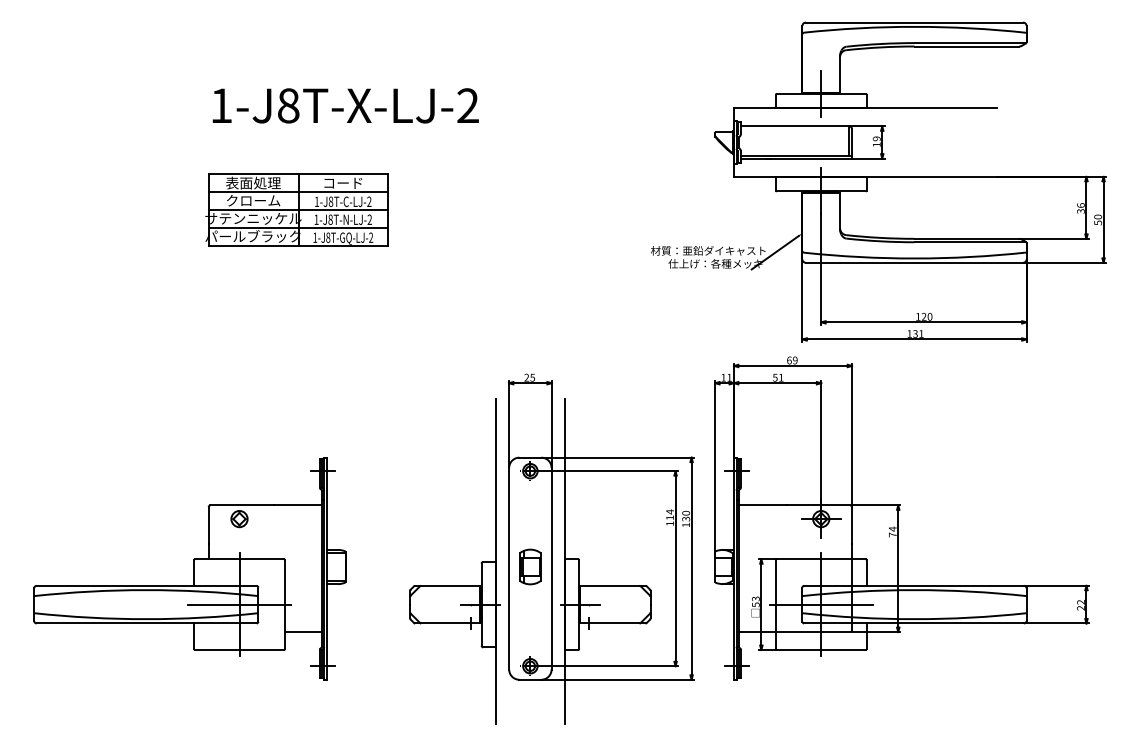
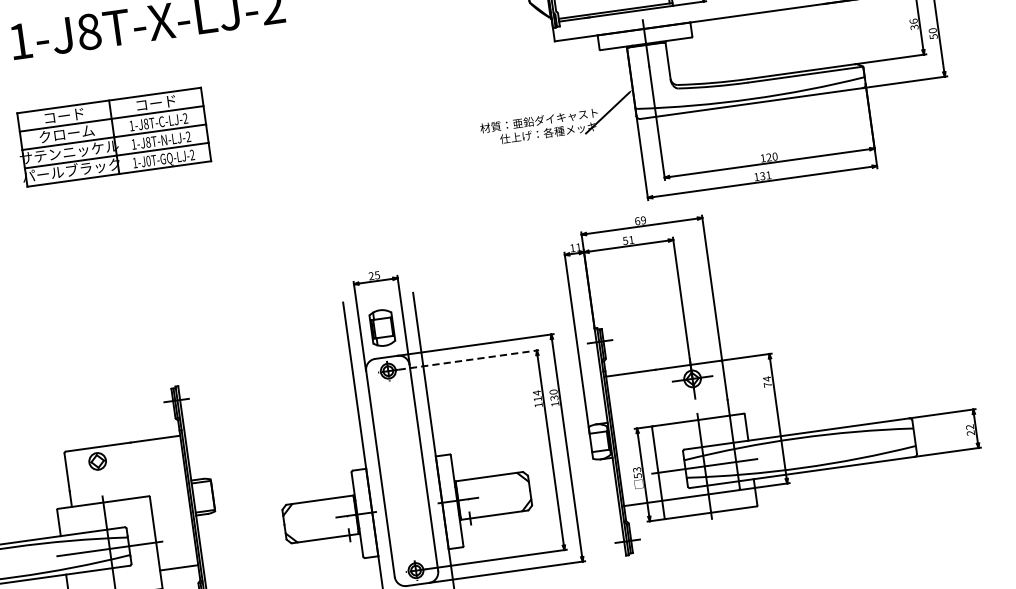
text: (253, 182) -> (64, 115), 表面処理 -> コード
text: (328, 237) -> (148, 160), 1-J8T-GQ-LJ-2 -> 1-J0T-GQ-LJ-2
line: (609, 471) -> (469, 360), solid -> dashed
part: (530, 566) -> (382, 327), moved

